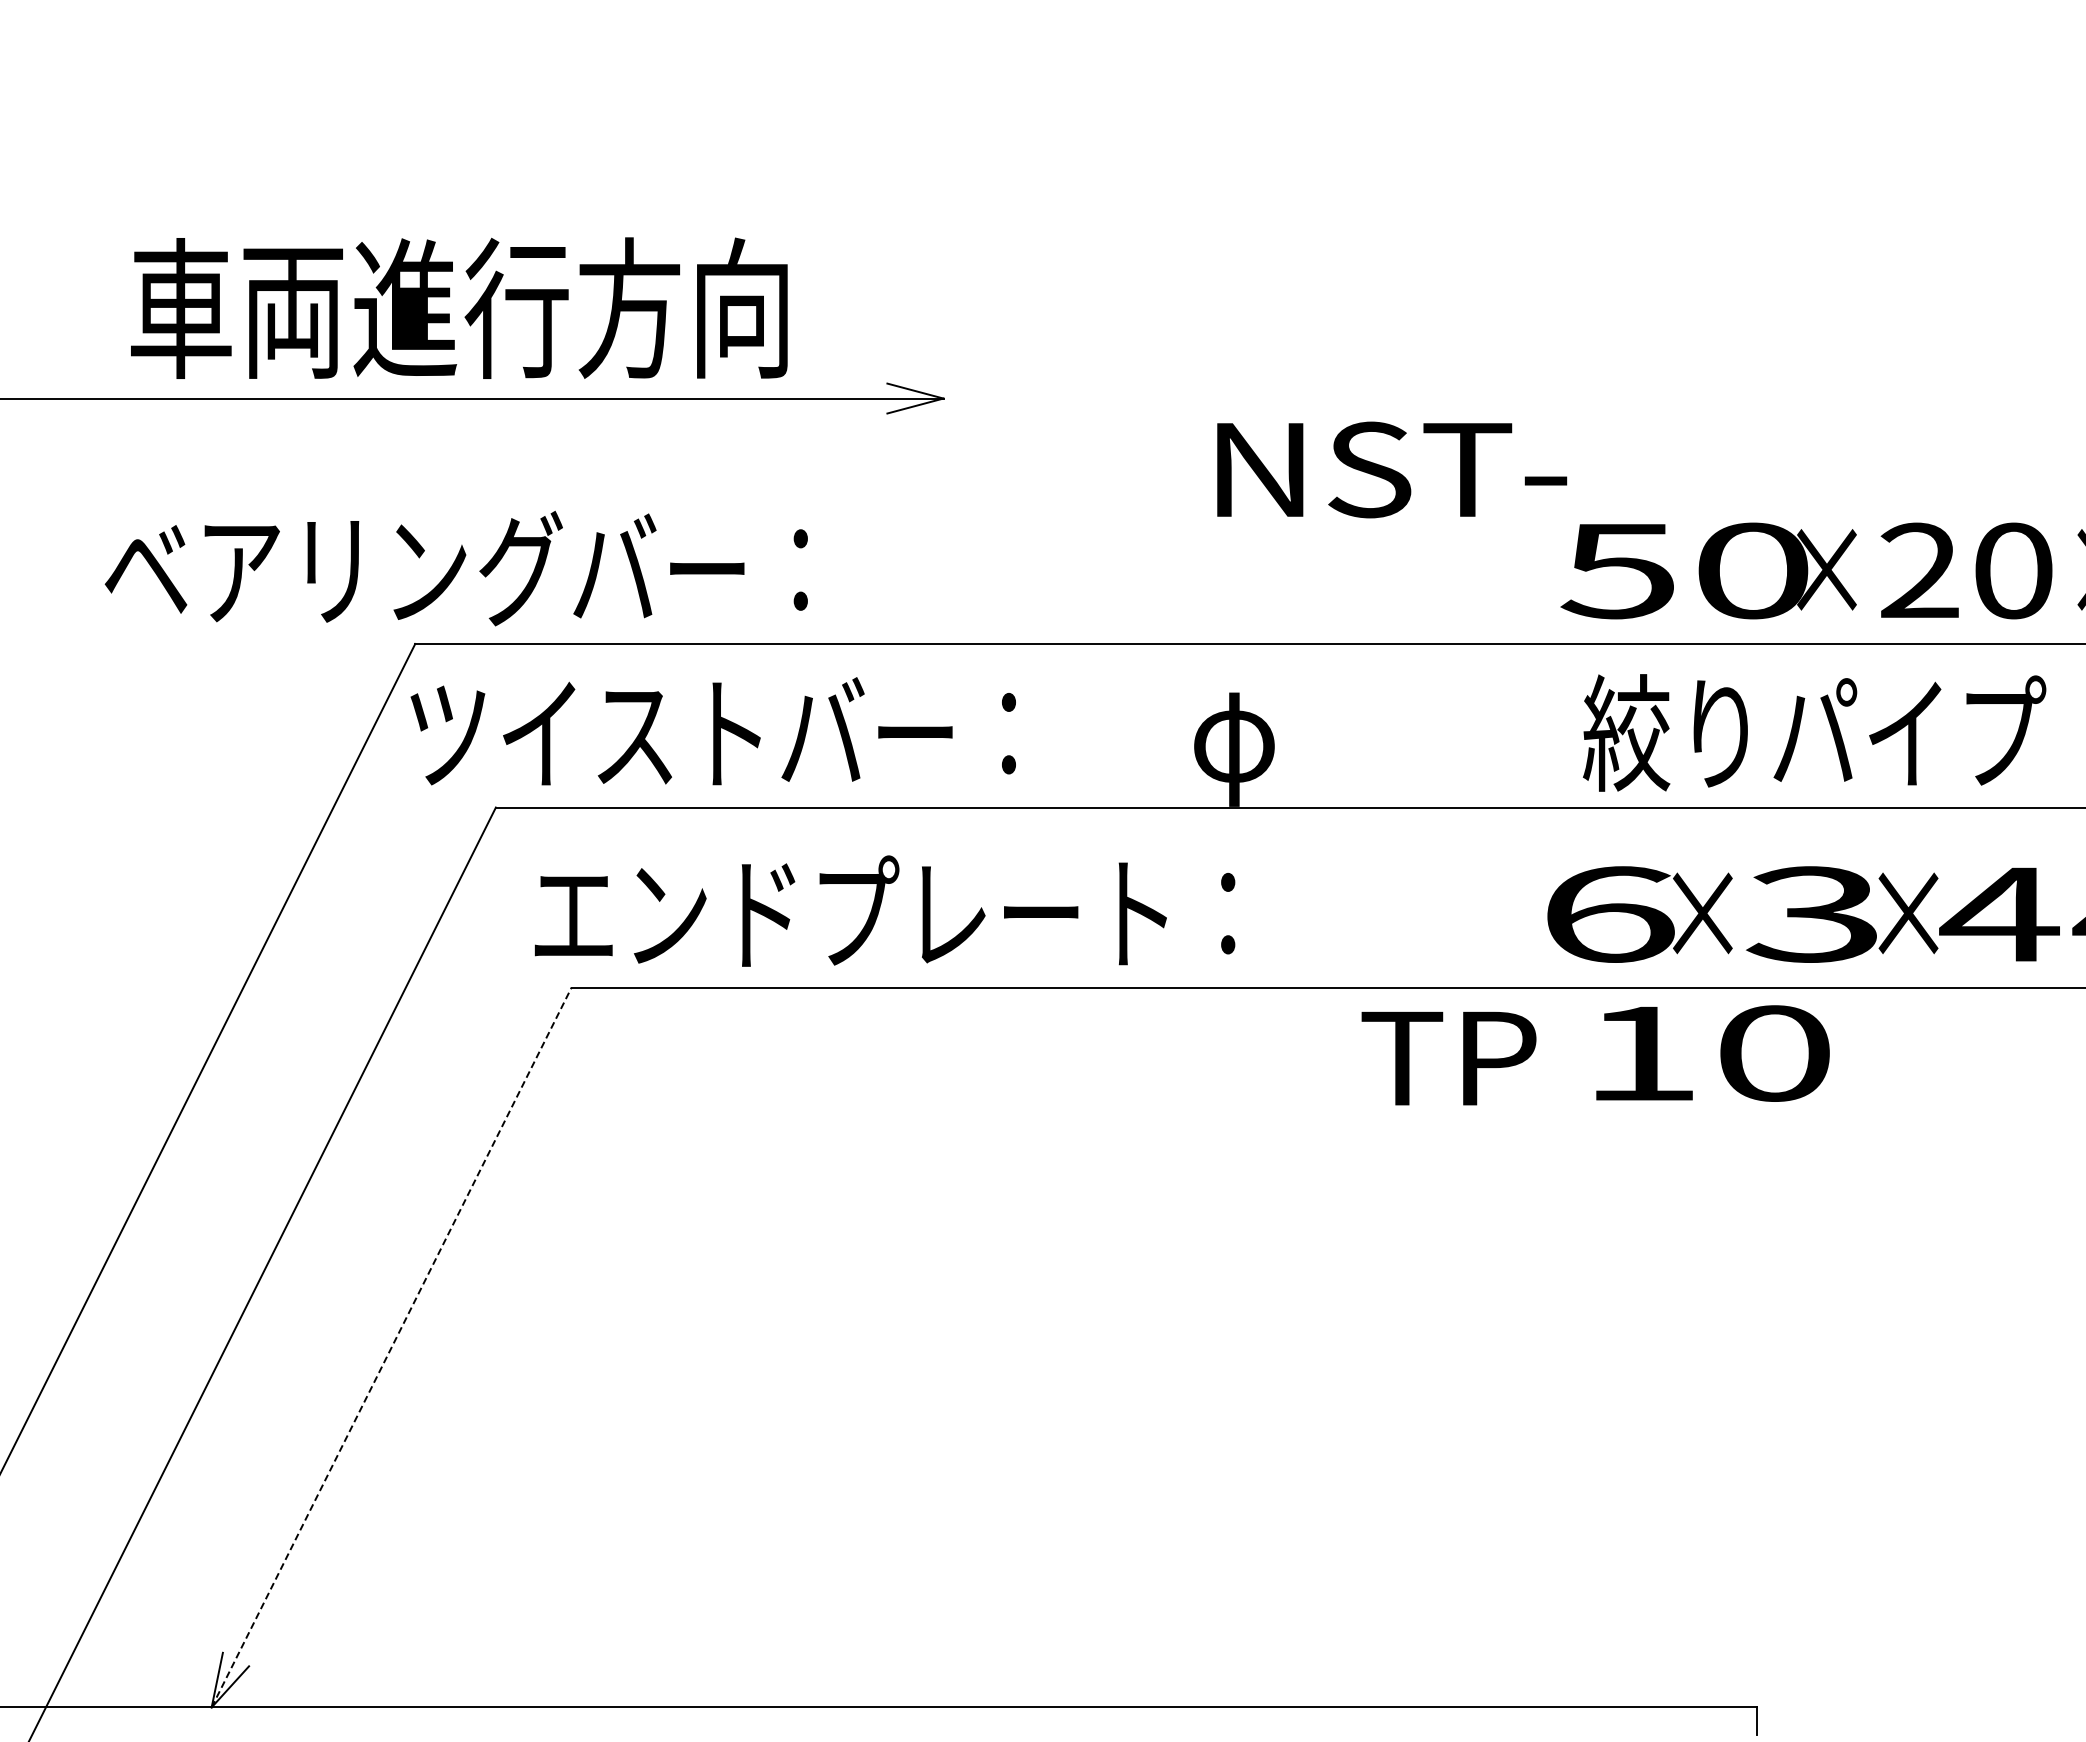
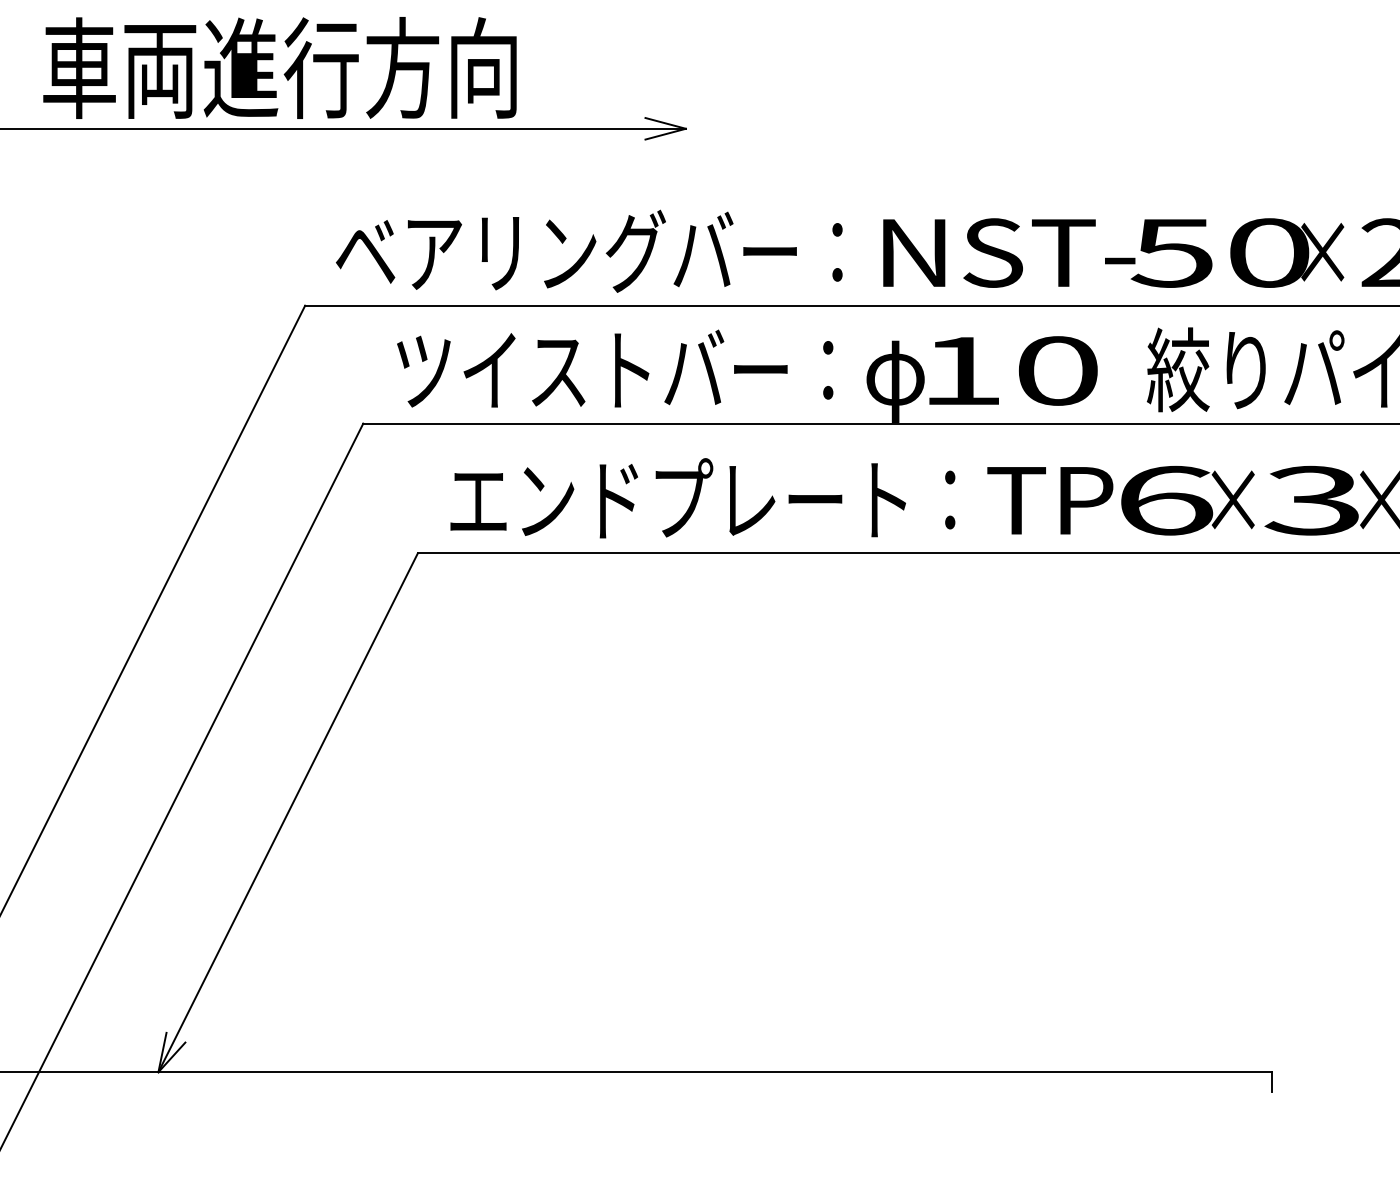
text: (459, 307) -> (280, 67), moved
text: (1392, 469) -> (1009, 252), moved
text: (455, 568) -> (588, 251), moved
text: (712, 731) -> (614, 368), moved
text: (885, 910) -> (703, 497), moved
text: (1712, 1053) -> (1013, 370), moved
text: (1448, 1058) -> (1049, 500), moved
line: (391, 1347) -> (288, 812), dashed -> solid

